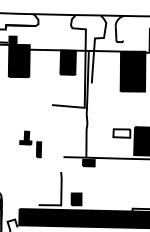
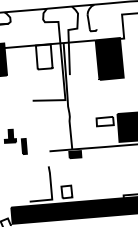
fill: (67, 62) -> (43, 56), removed
fill: (76, 199) -> (66, 192), removed

